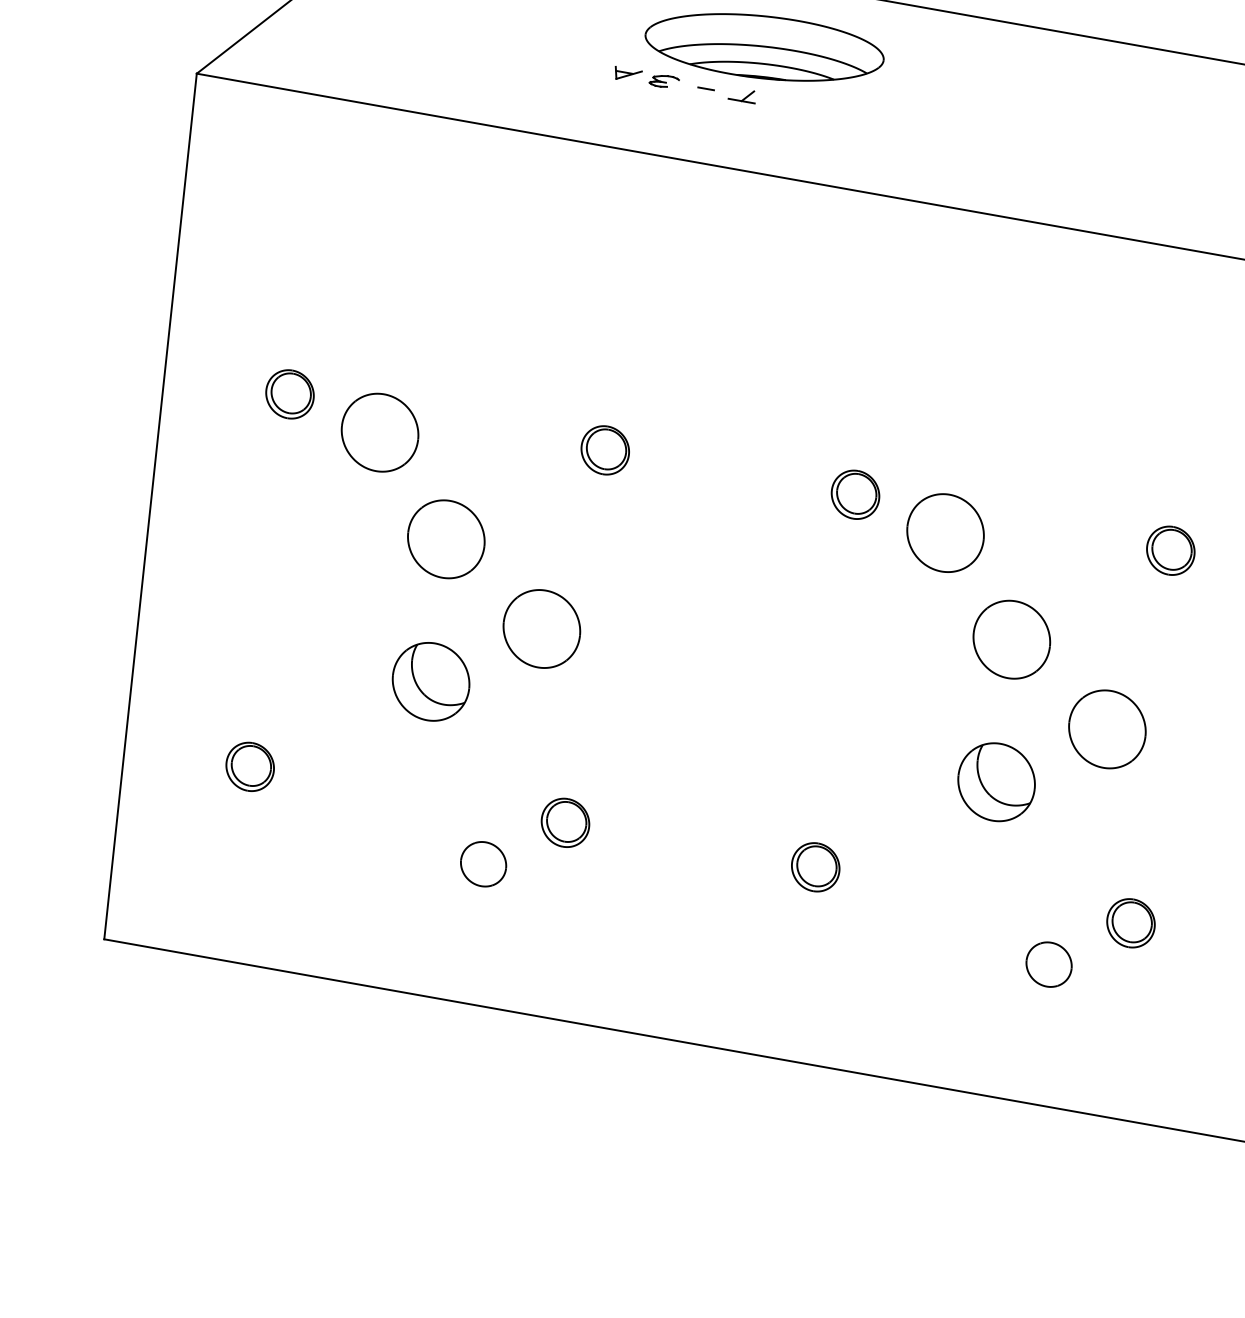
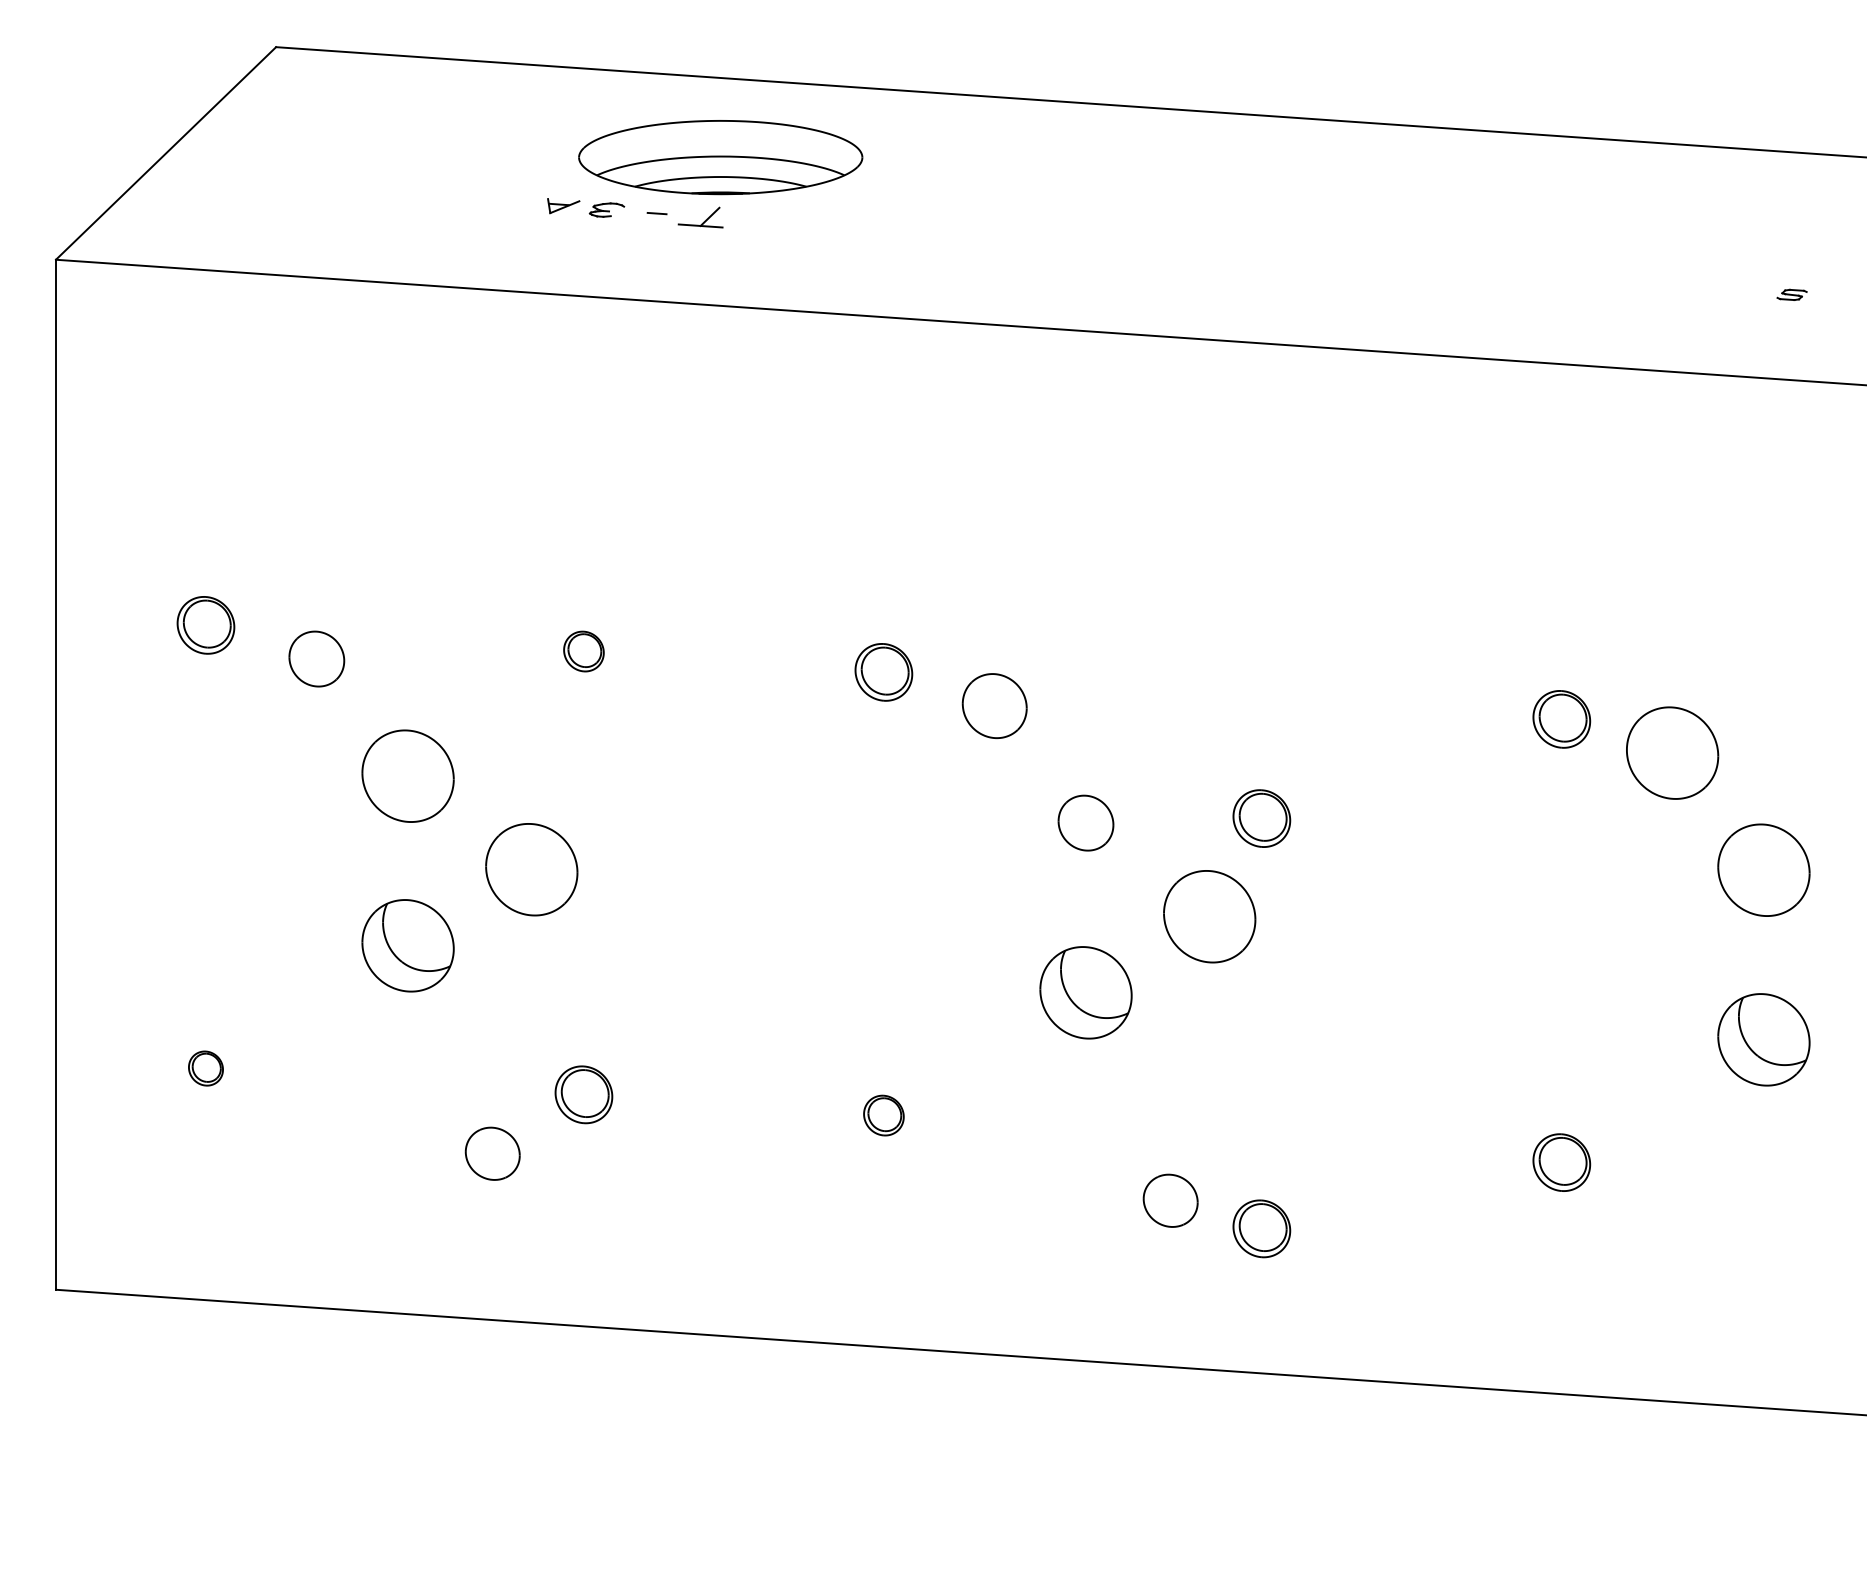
part: (741, 95) -> (699, 217), size x1.4
part: (379, 432) -> (316, 658), size x0.6
part: (604, 450) -> (583, 651), size x0.7
part: (945, 532) -> (994, 705), size x0.7
part: (1170, 550) -> (1261, 818), moved
part: (1011, 639) -> (1085, 822), size x0.6
part: (249, 766) -> (205, 1068), size x0.6
part: (815, 867) -> (883, 1115), size x0.7
part: (1130, 922) -> (1261, 1228), moved

